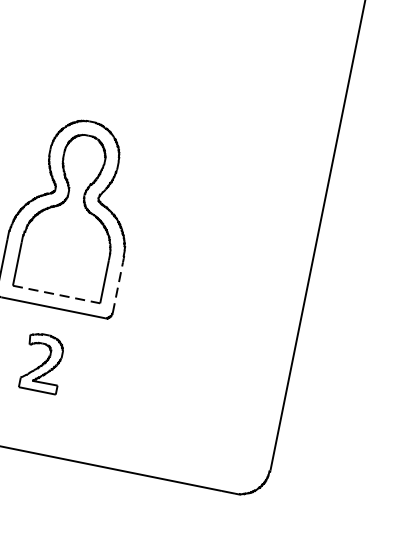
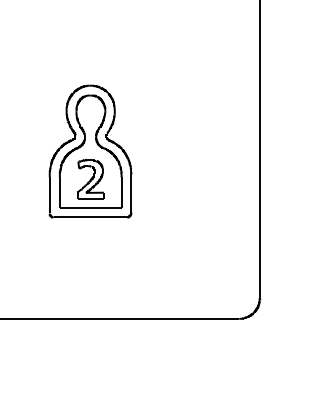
line: (118, 287) -> (131, 194), dashed -> solid
line: (56, 293) -> (90, 207), dashed -> solid
part: (42, 361) -> (90, 178), moved

